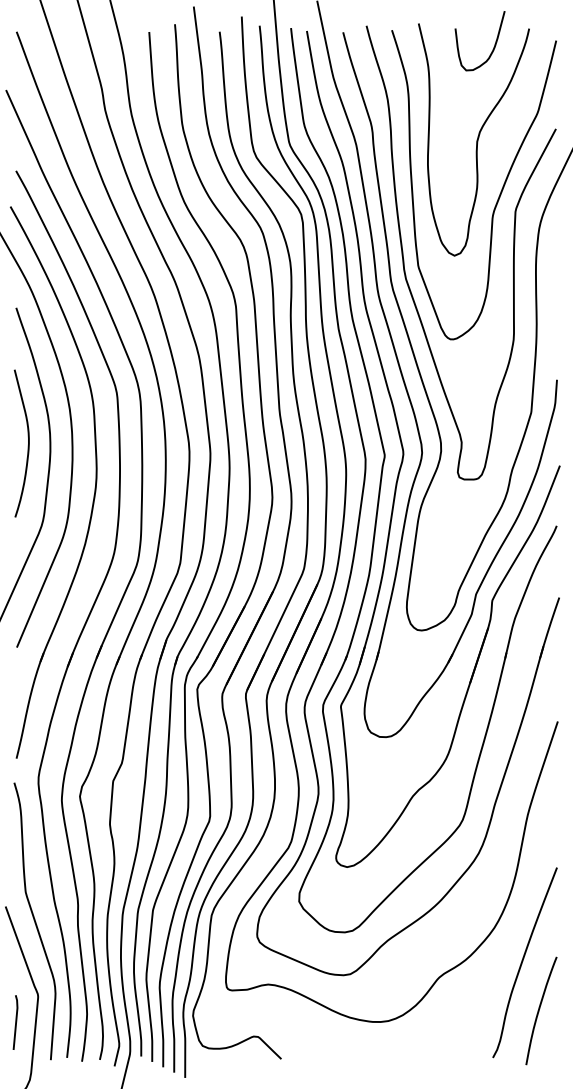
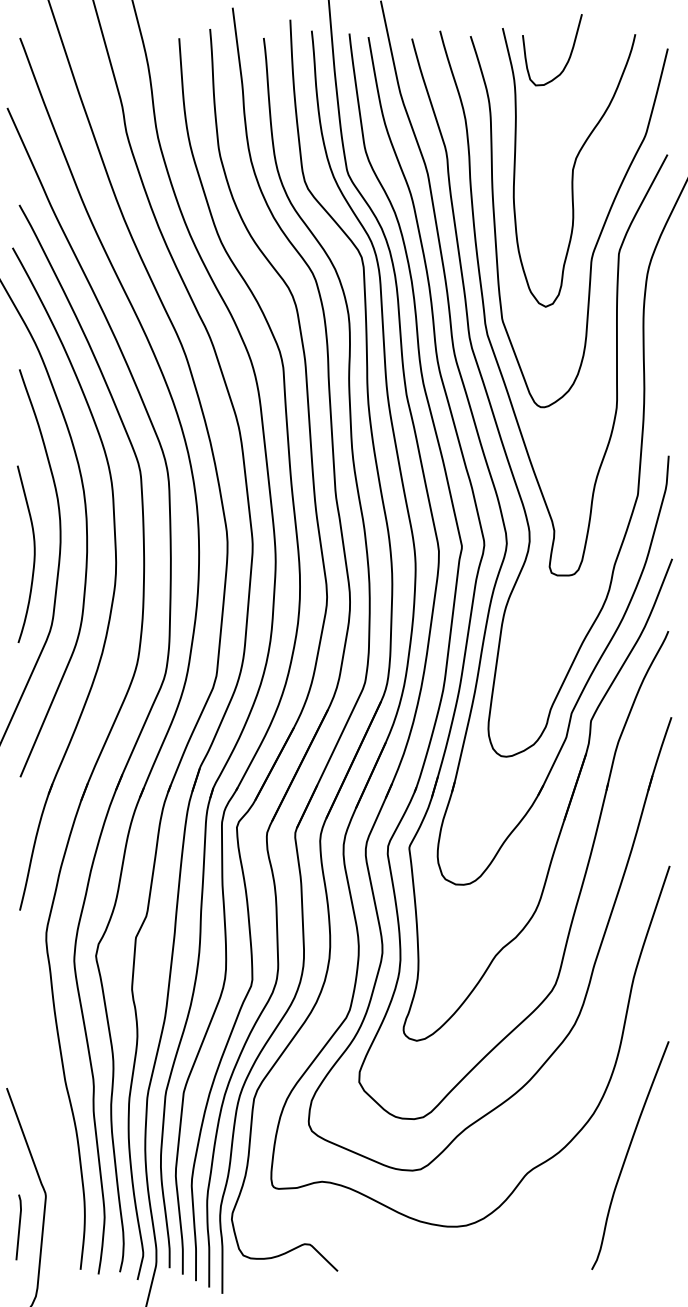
curve: (493, 47) -> (568, 57), moved
curve: (27, 442) -> (33, 553), moved
curve: (34, 921) -> (41, 1105), removed
curve: (540, 1009) -> (648, 1211), removed

